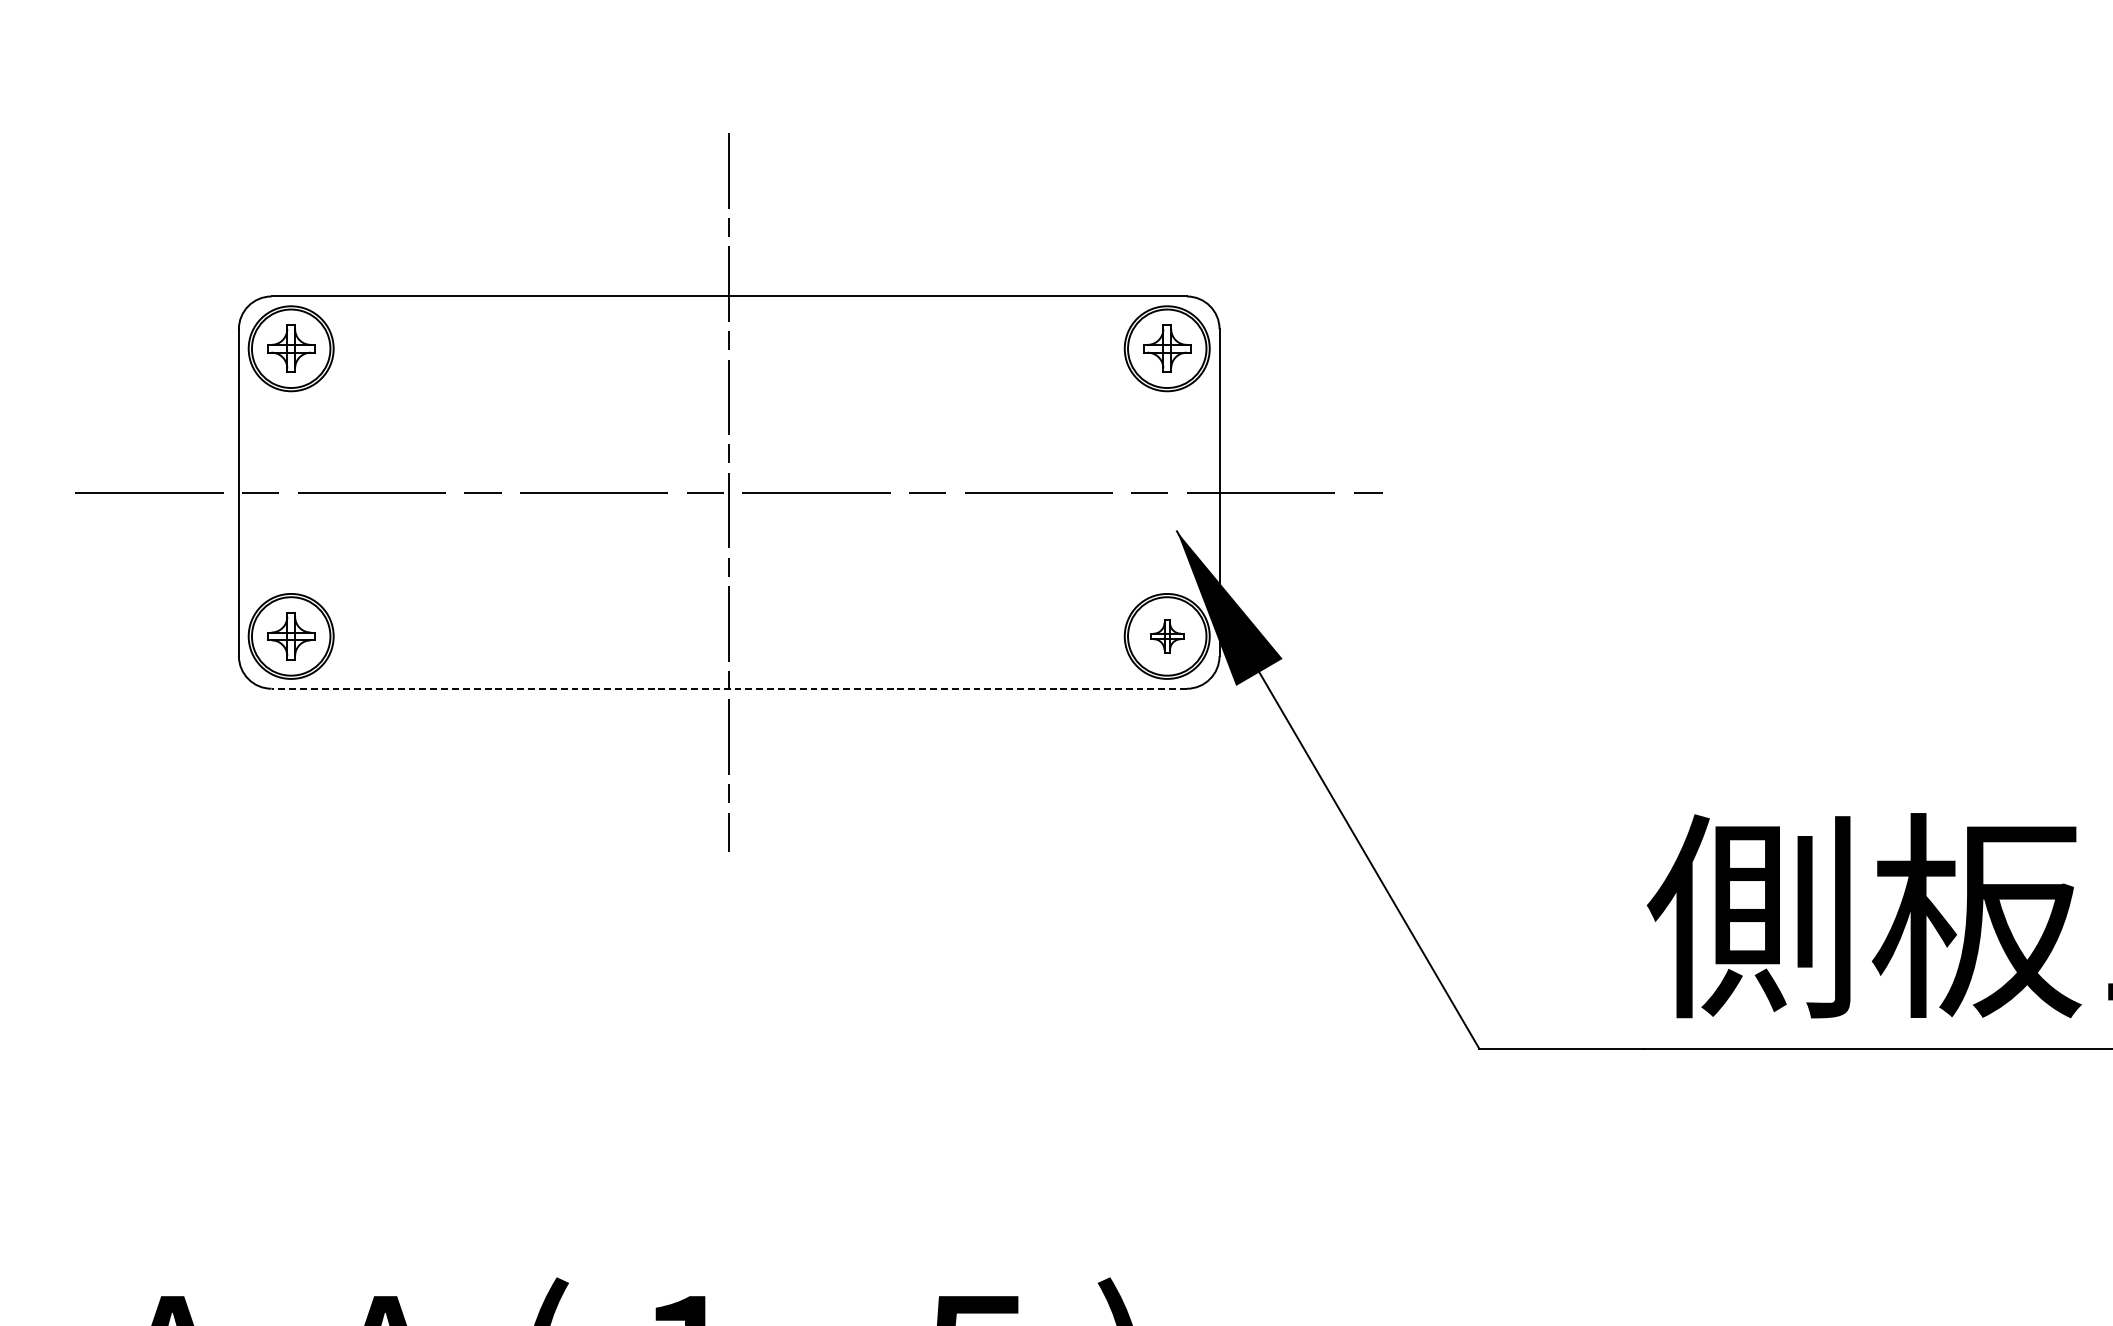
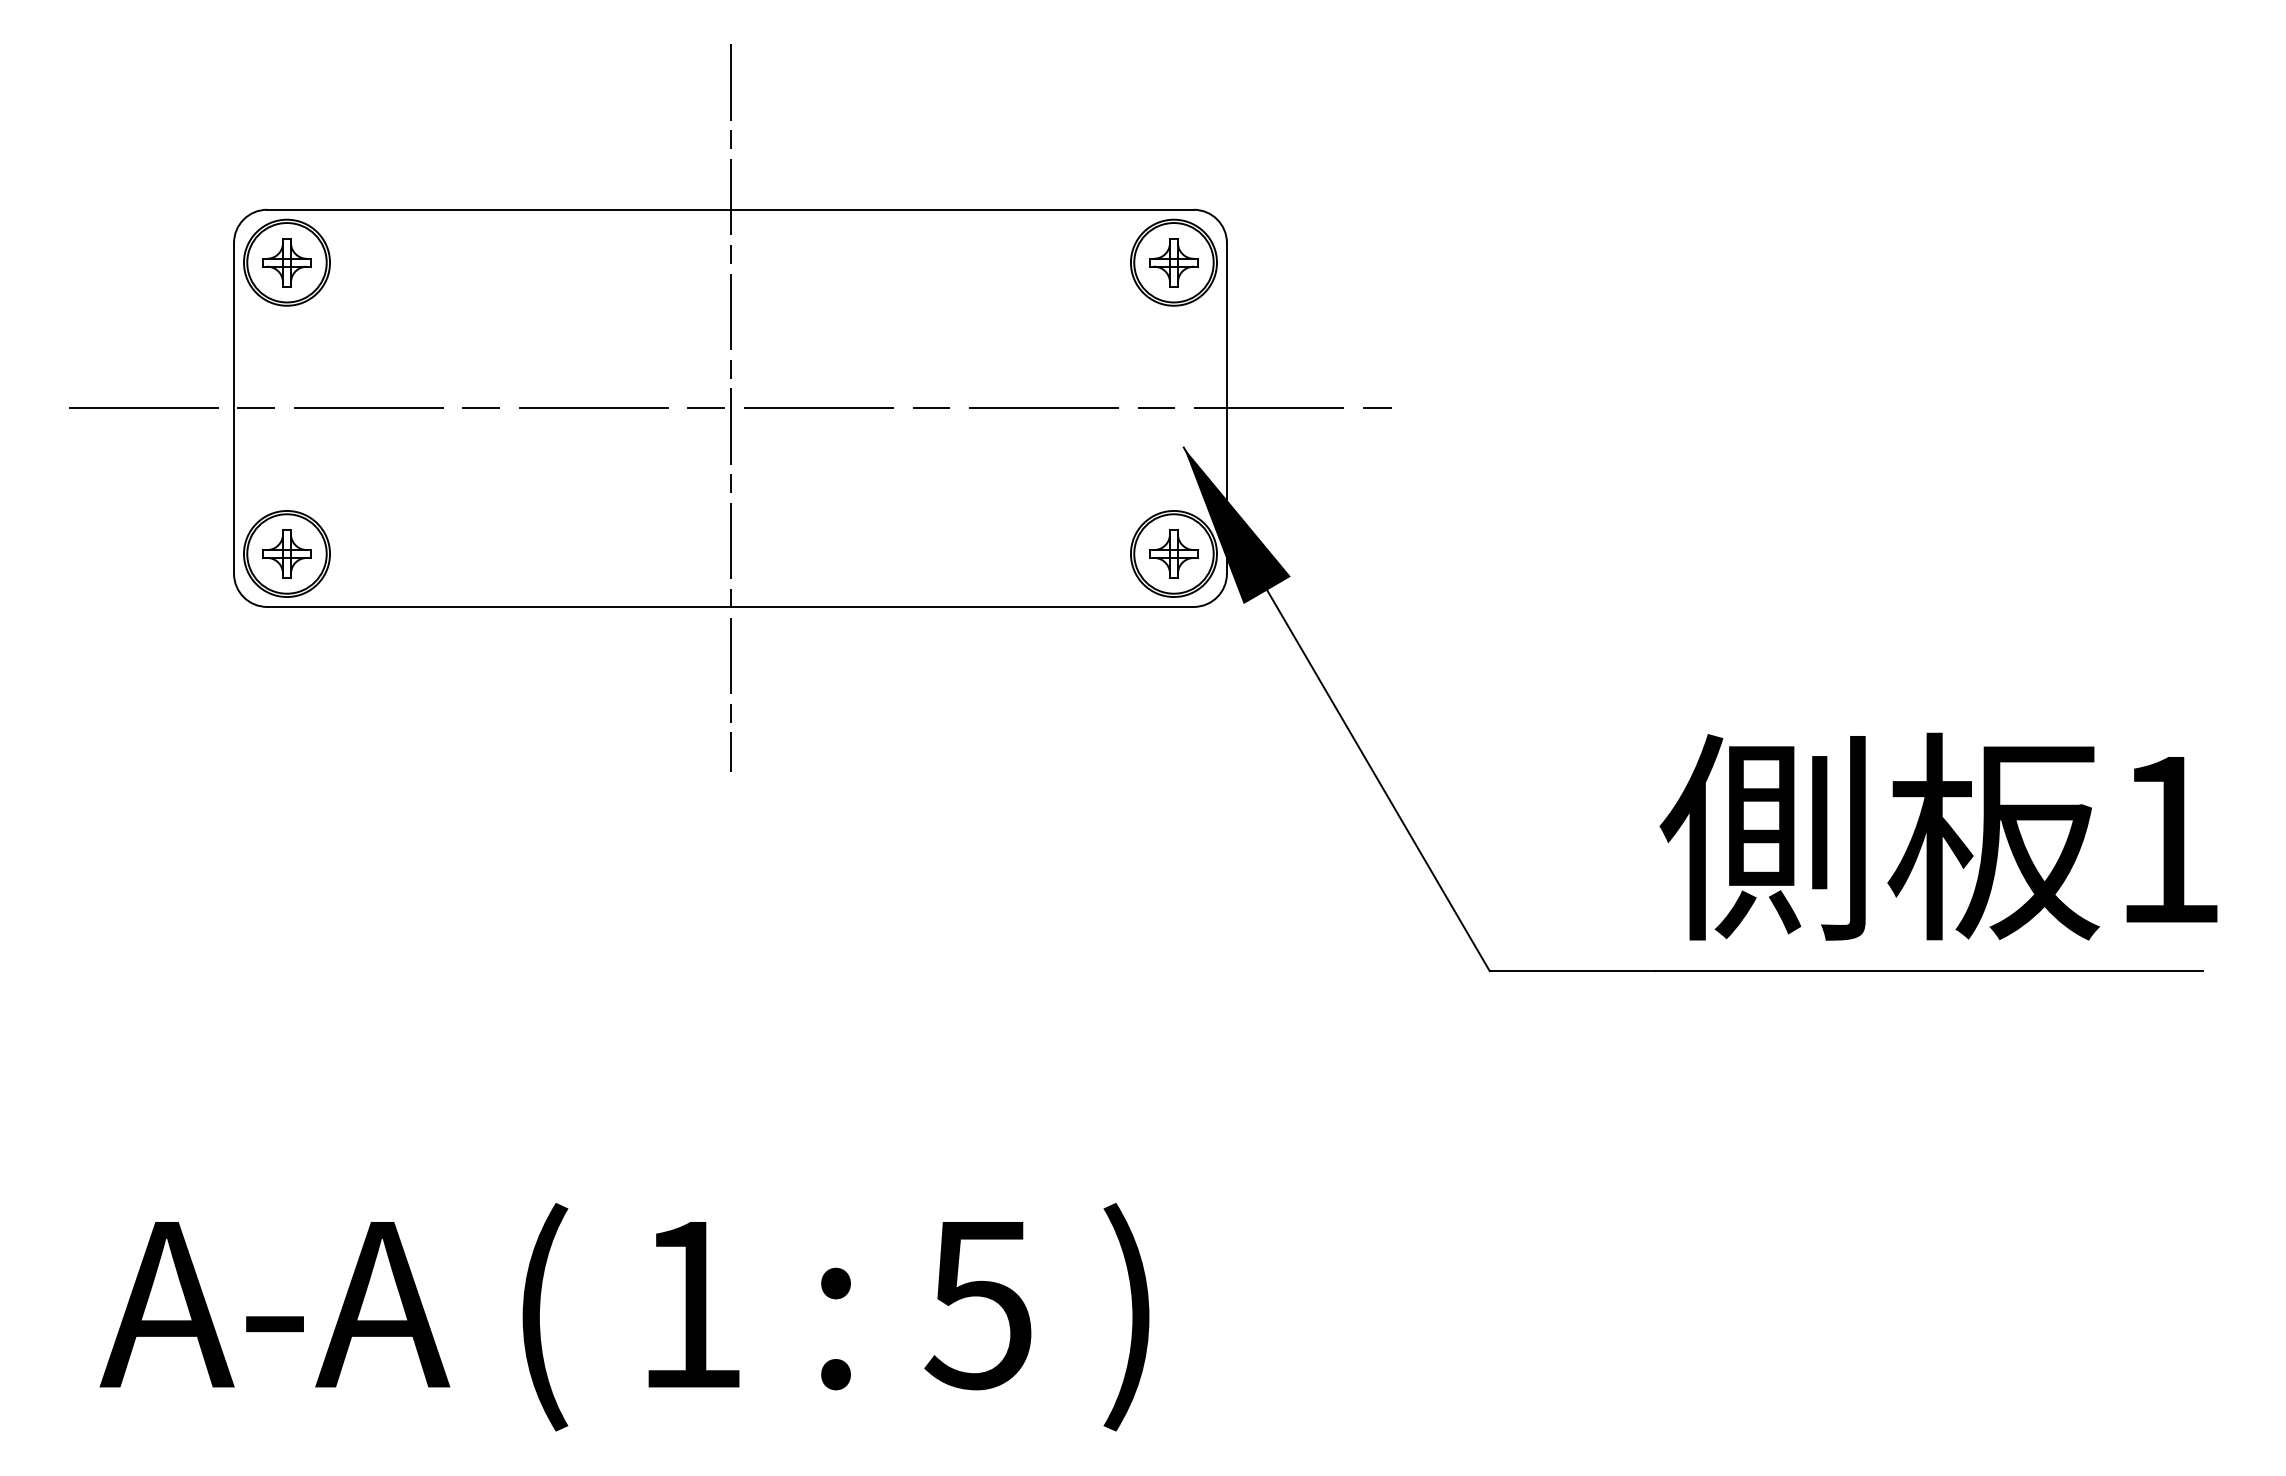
part: (1166, 635) -> (1173, 553), size x1.43
line: (728, 688) -> (729, 606), dashed -> solid

